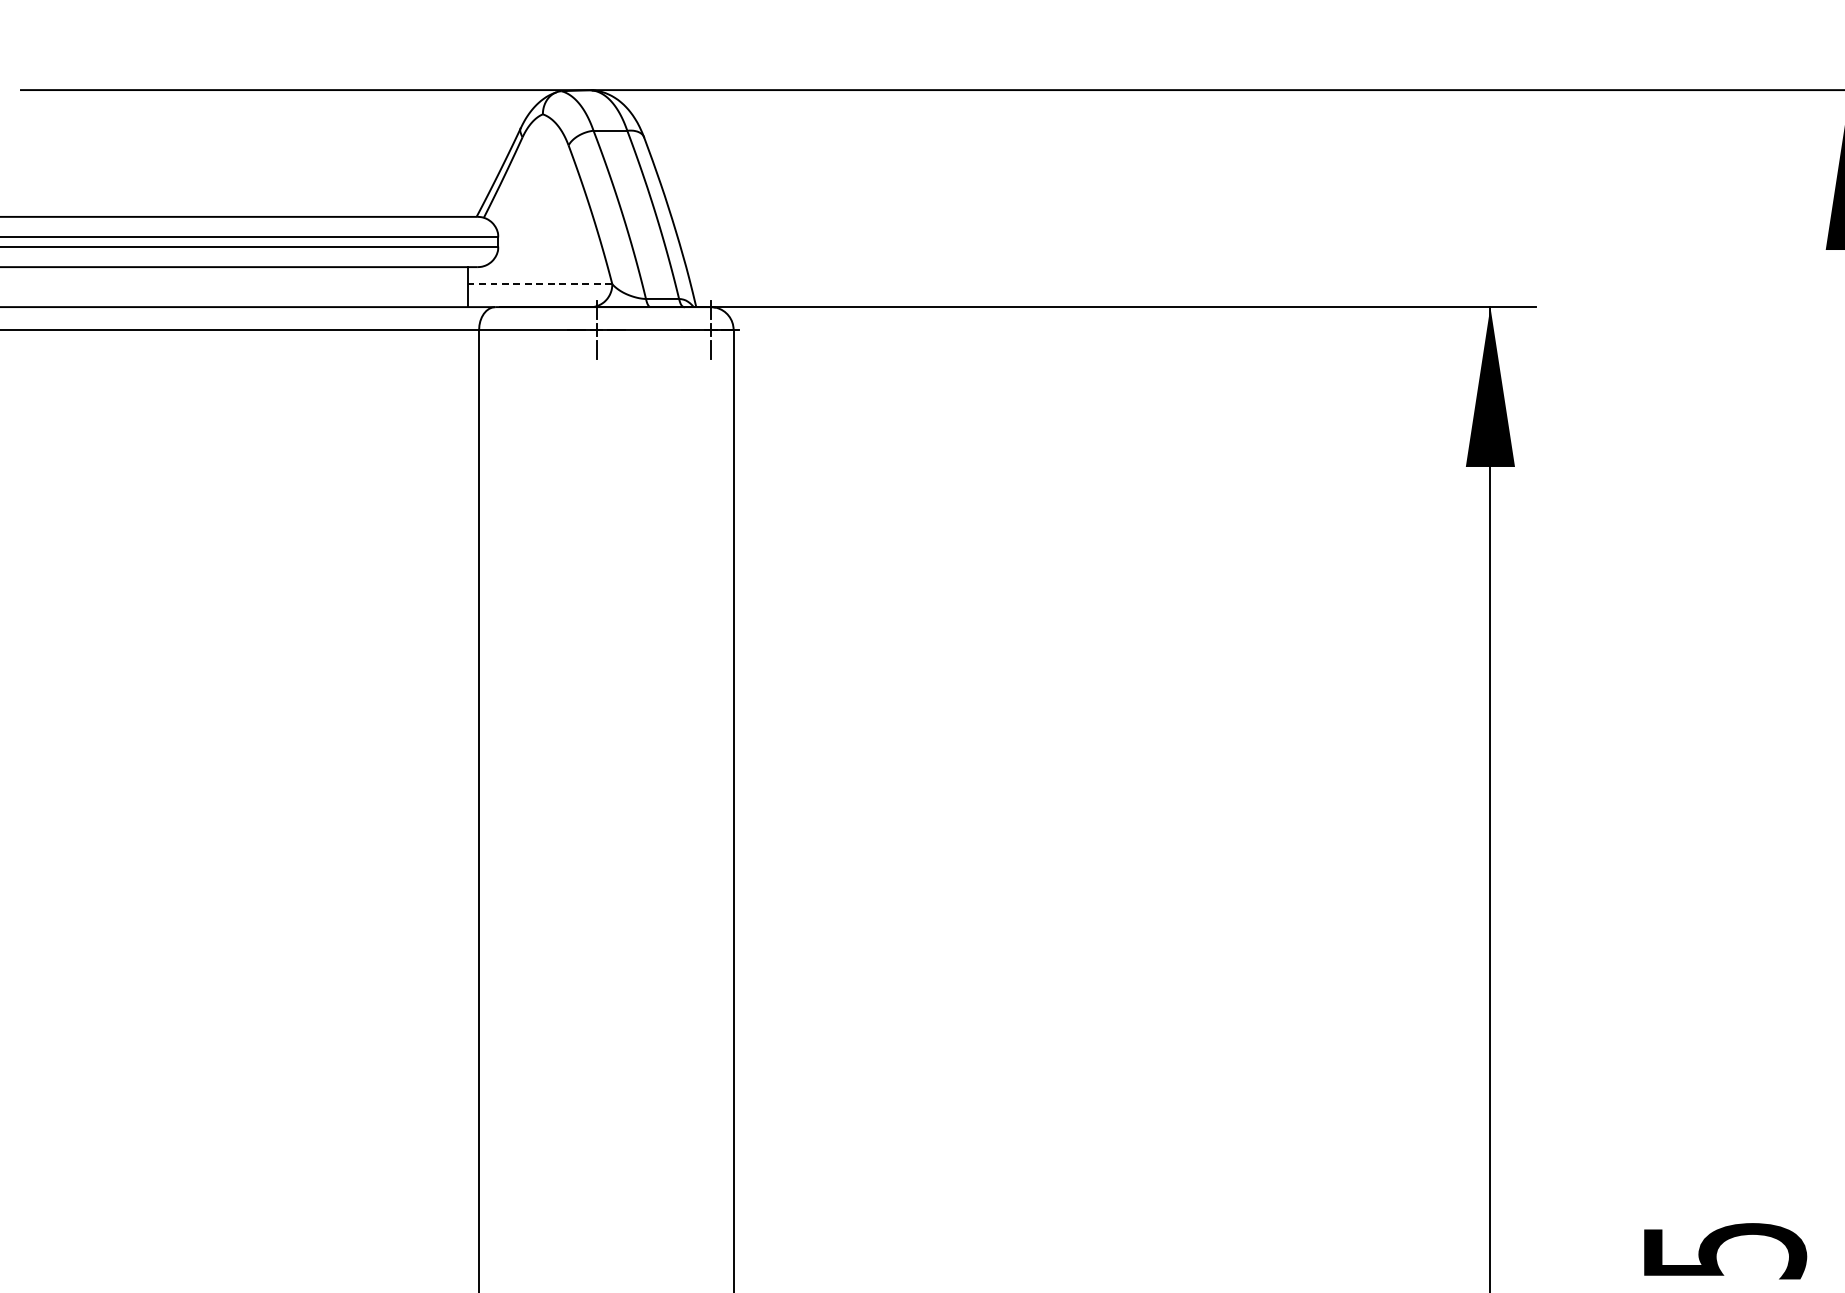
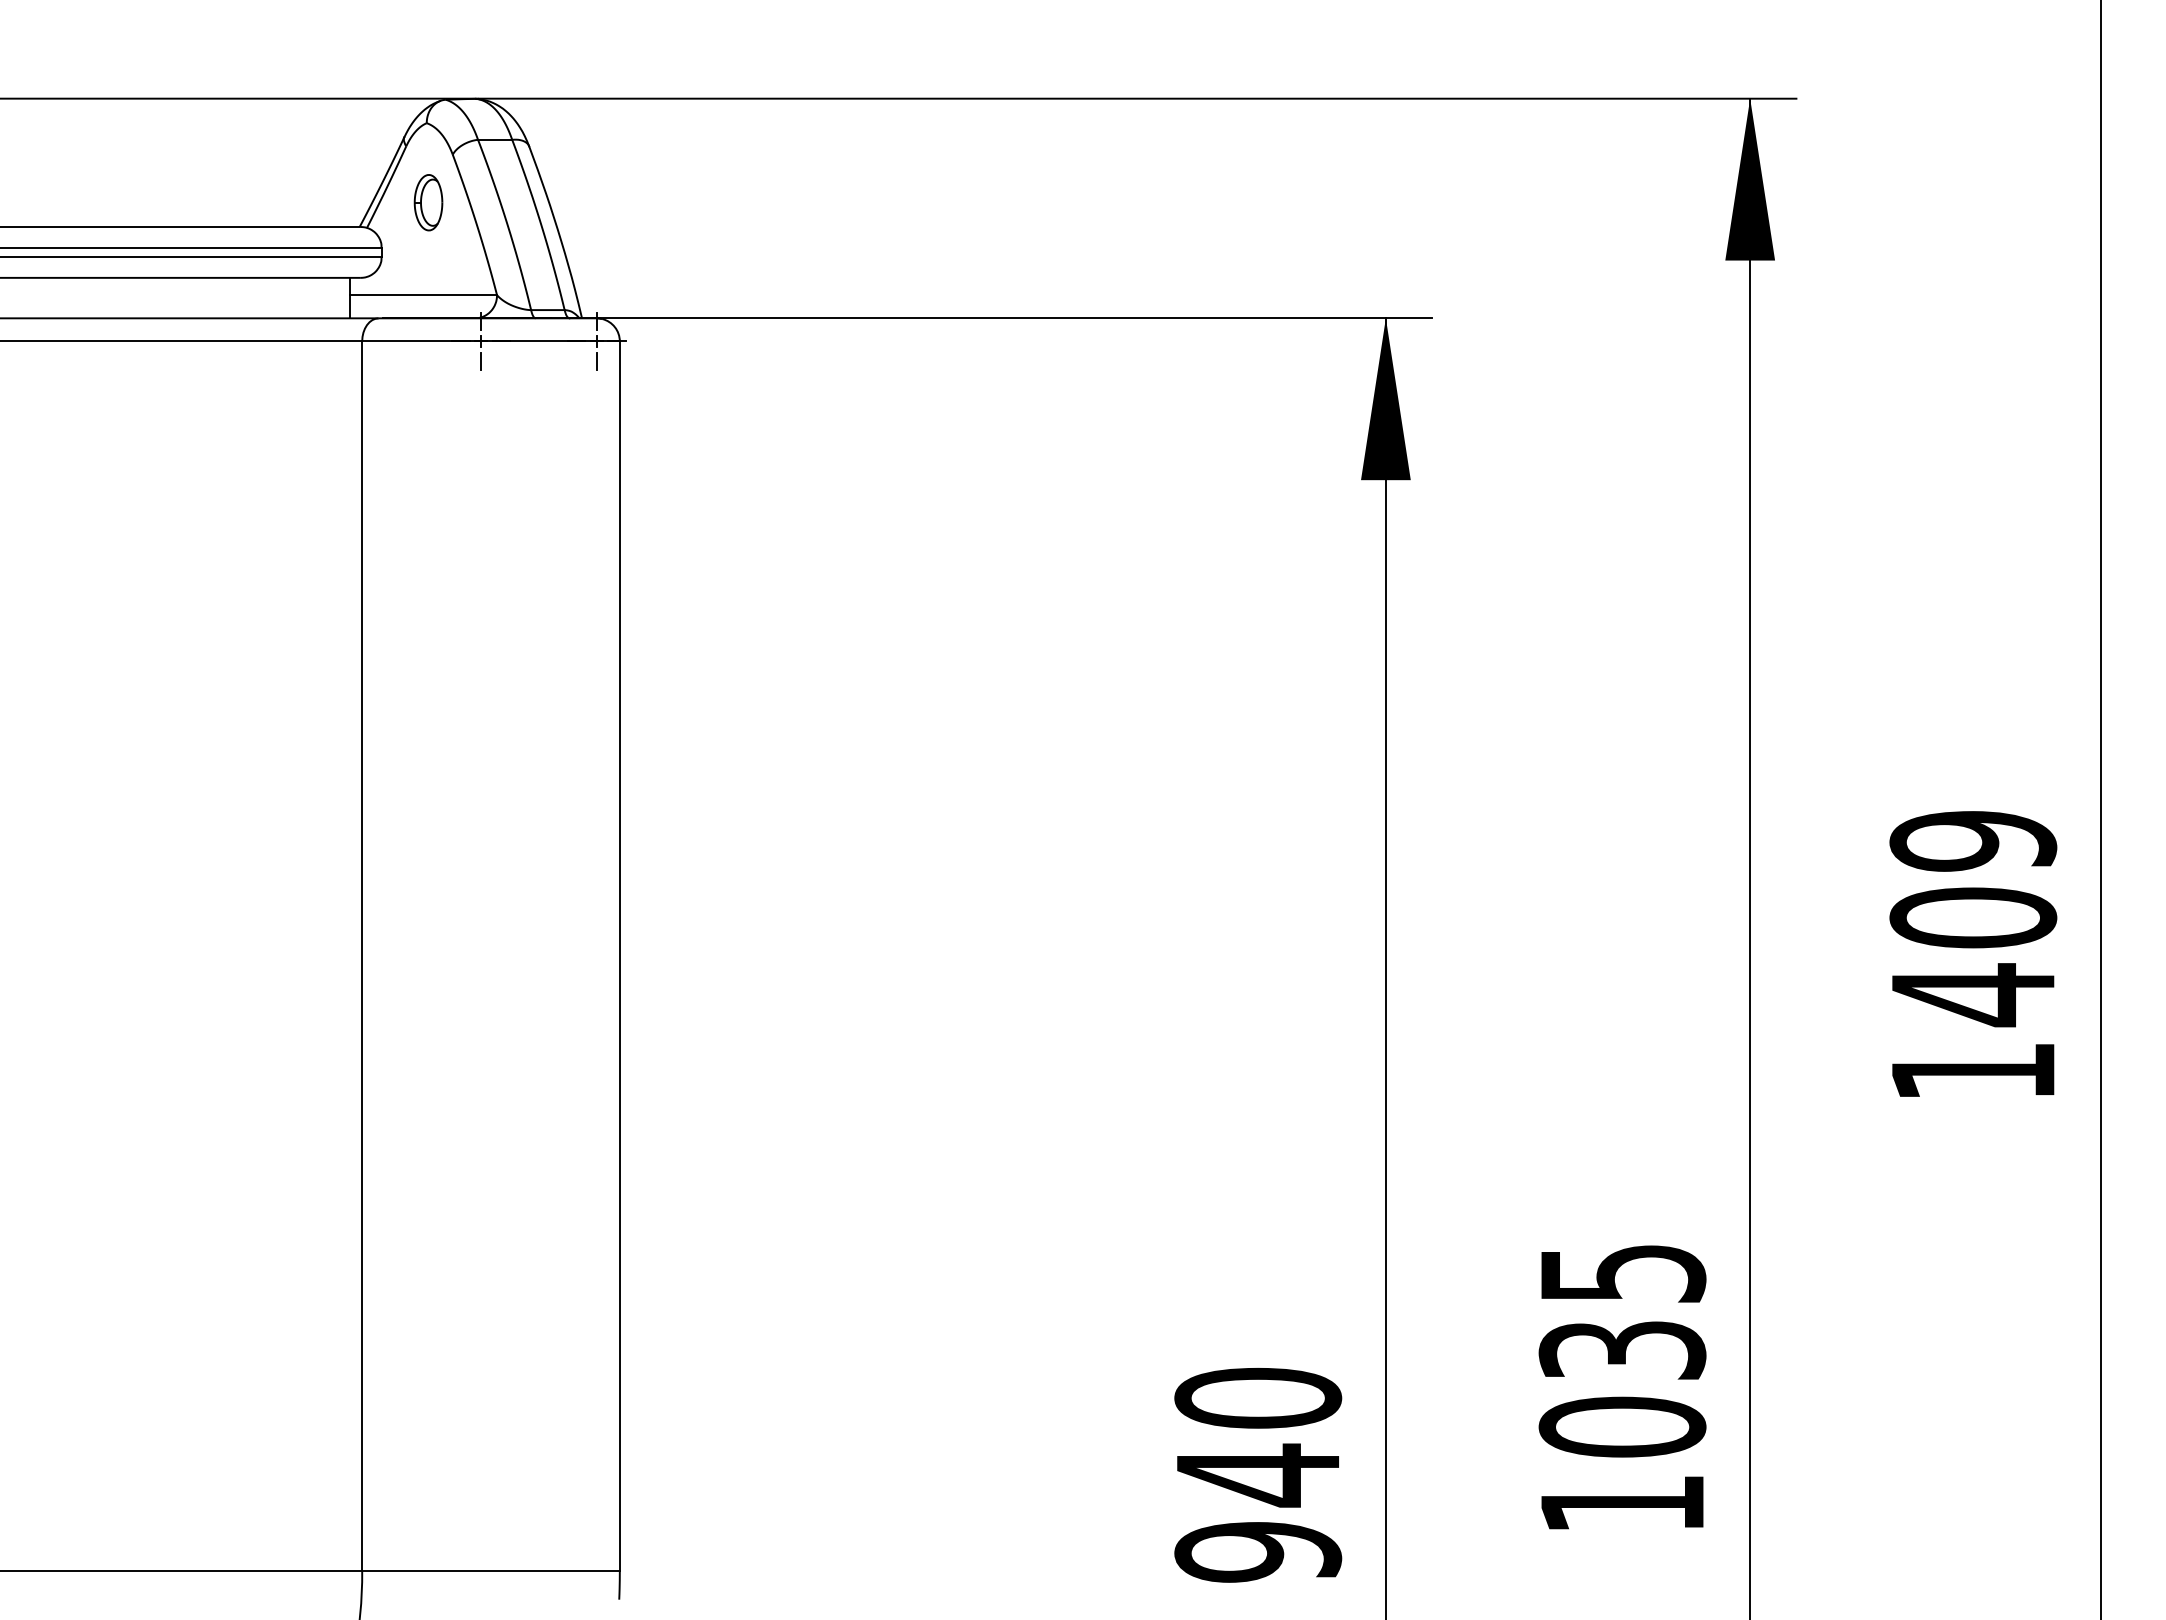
part: (544, 192) -> (428, 202), added
line: (540, 284) -> (424, 295), dashed -> solid

